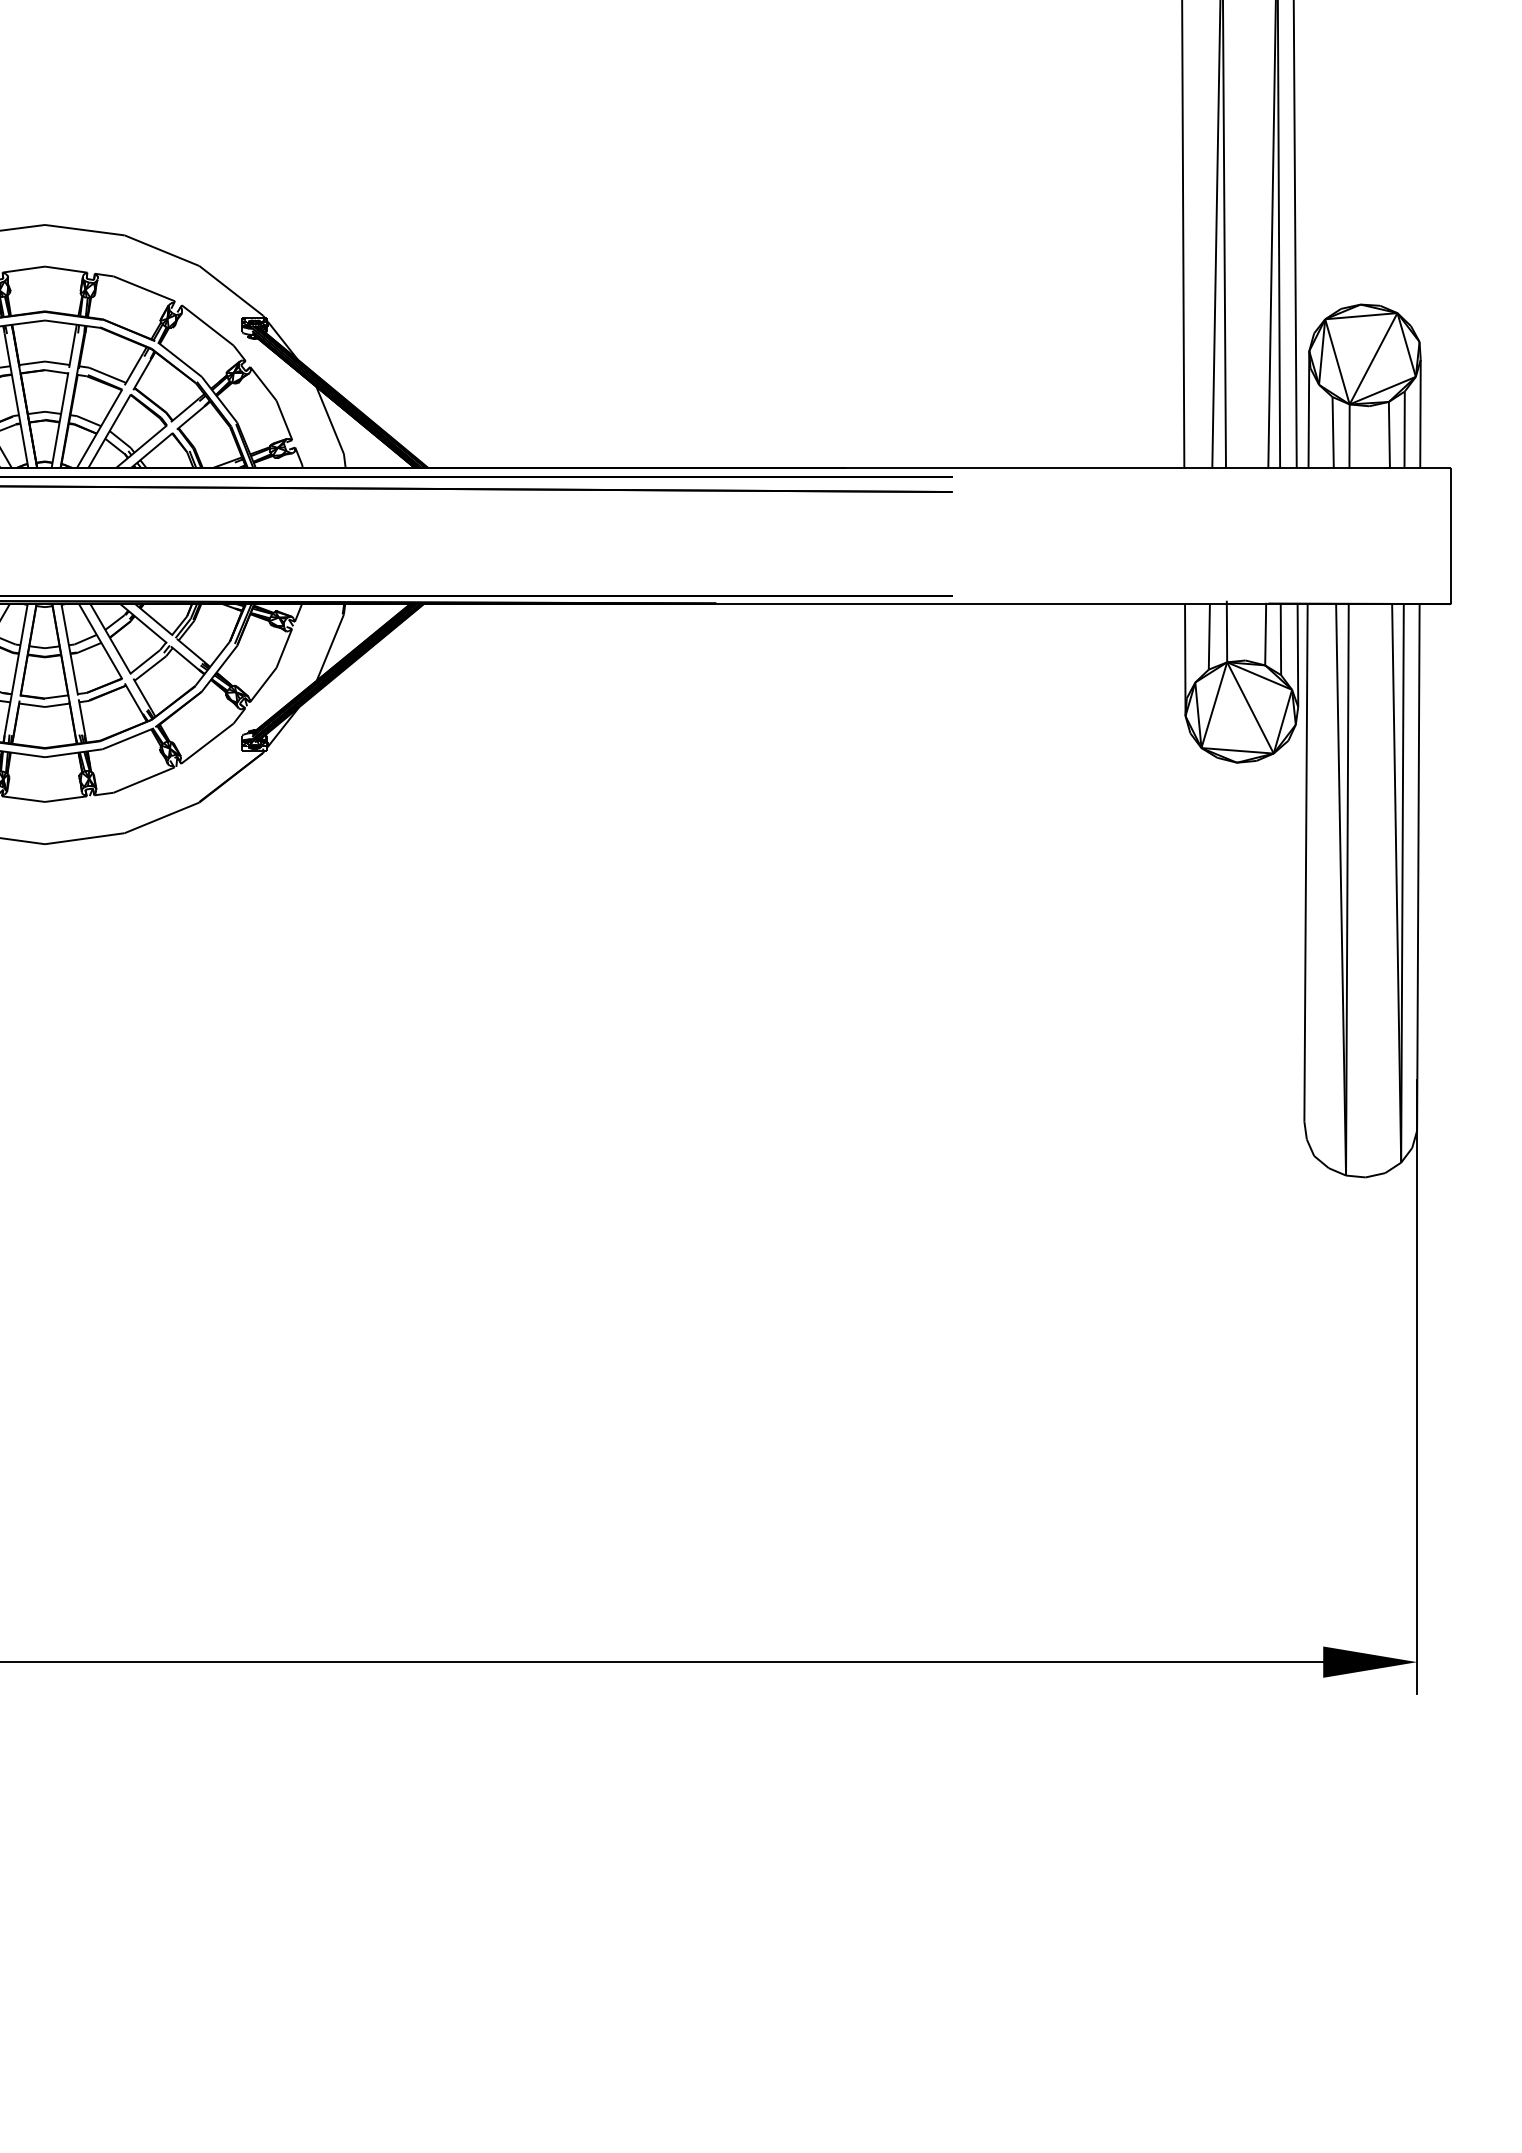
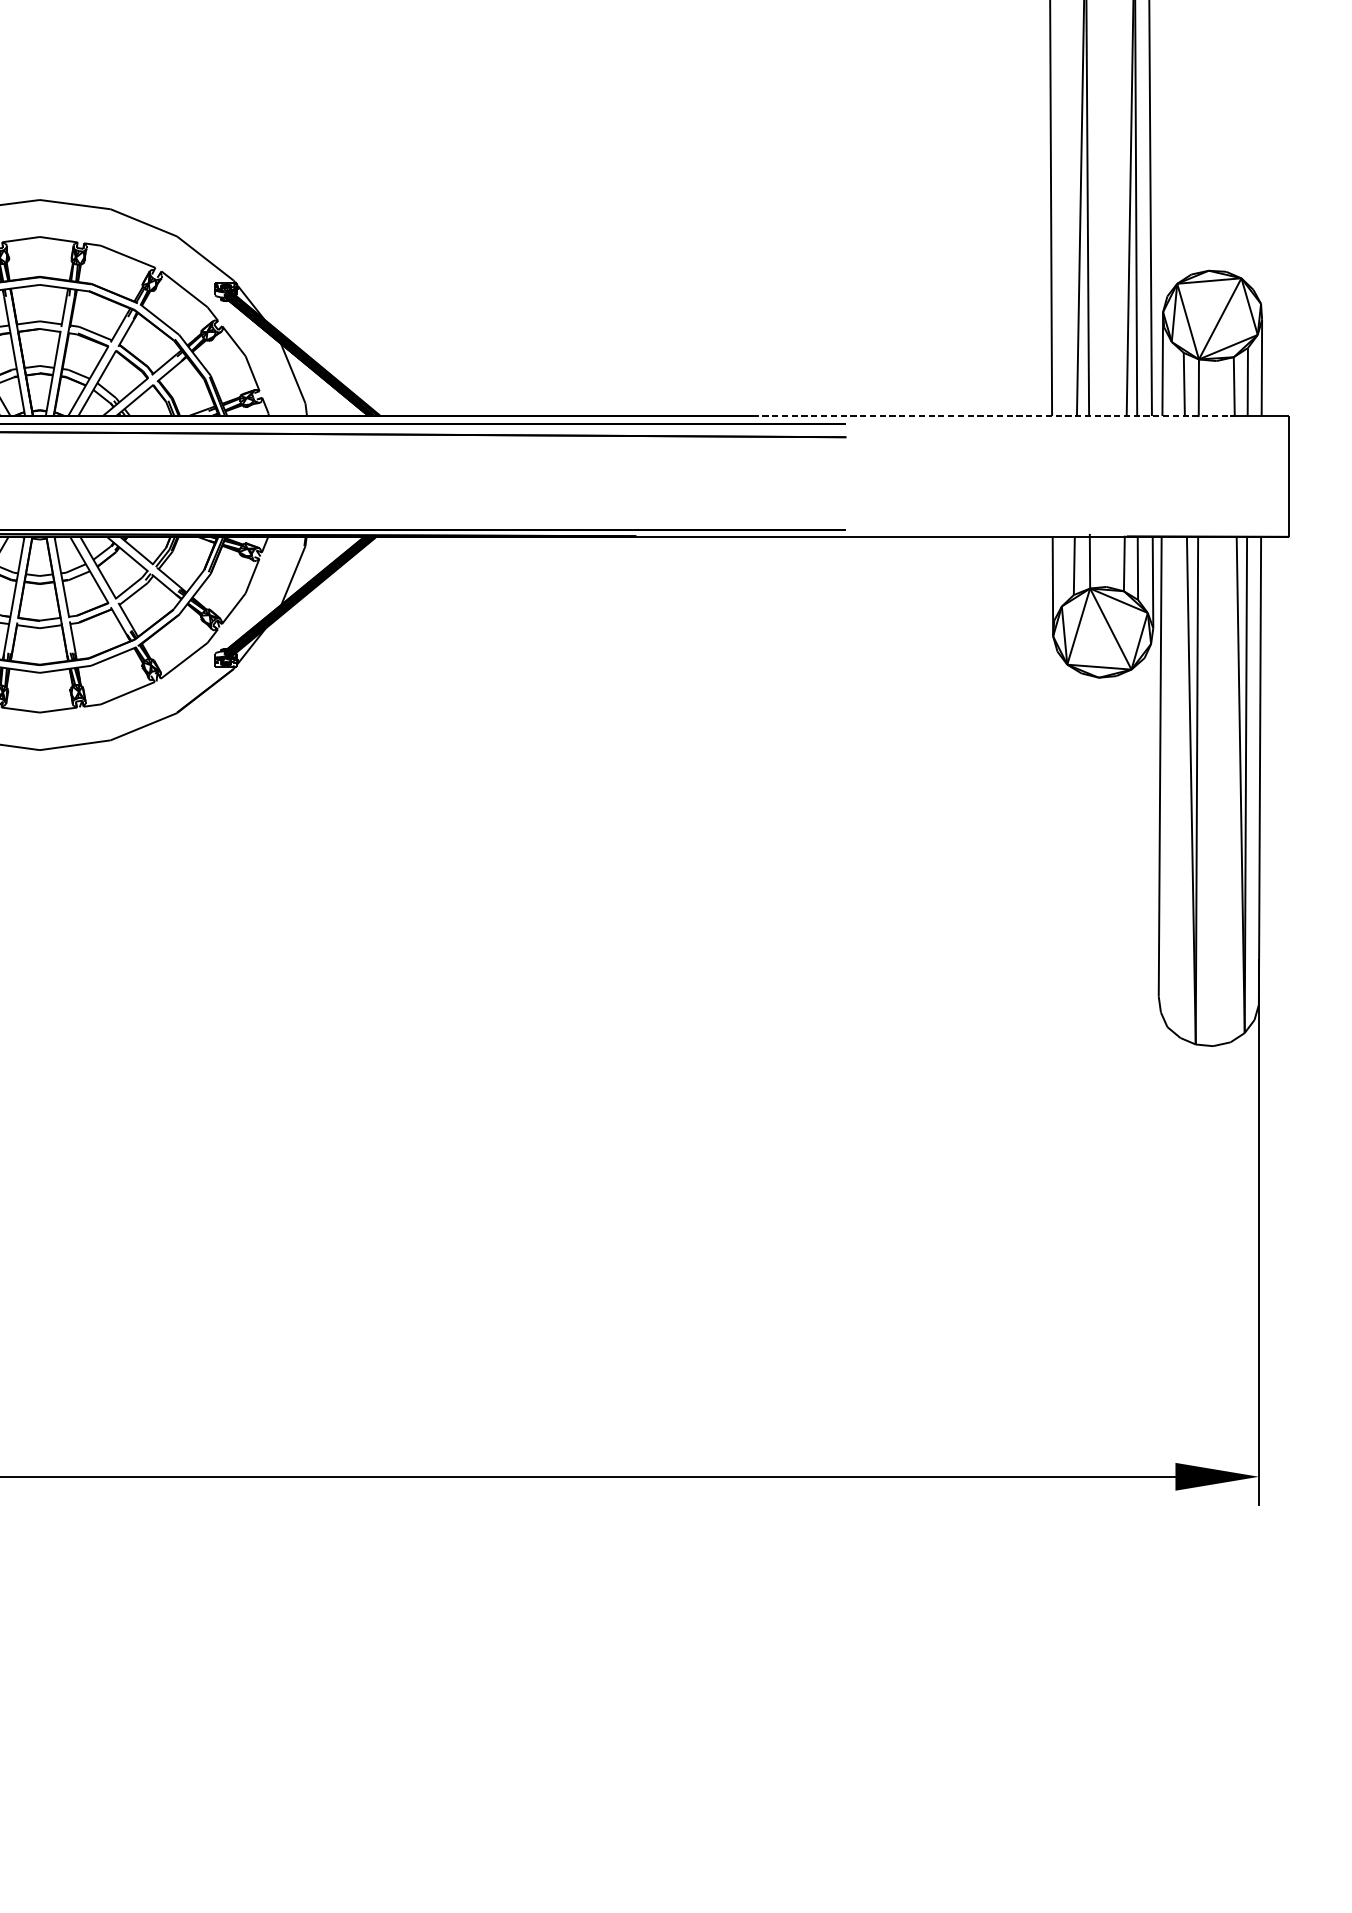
line: (1119, 468) -> (994, 416), solid -> dashed

